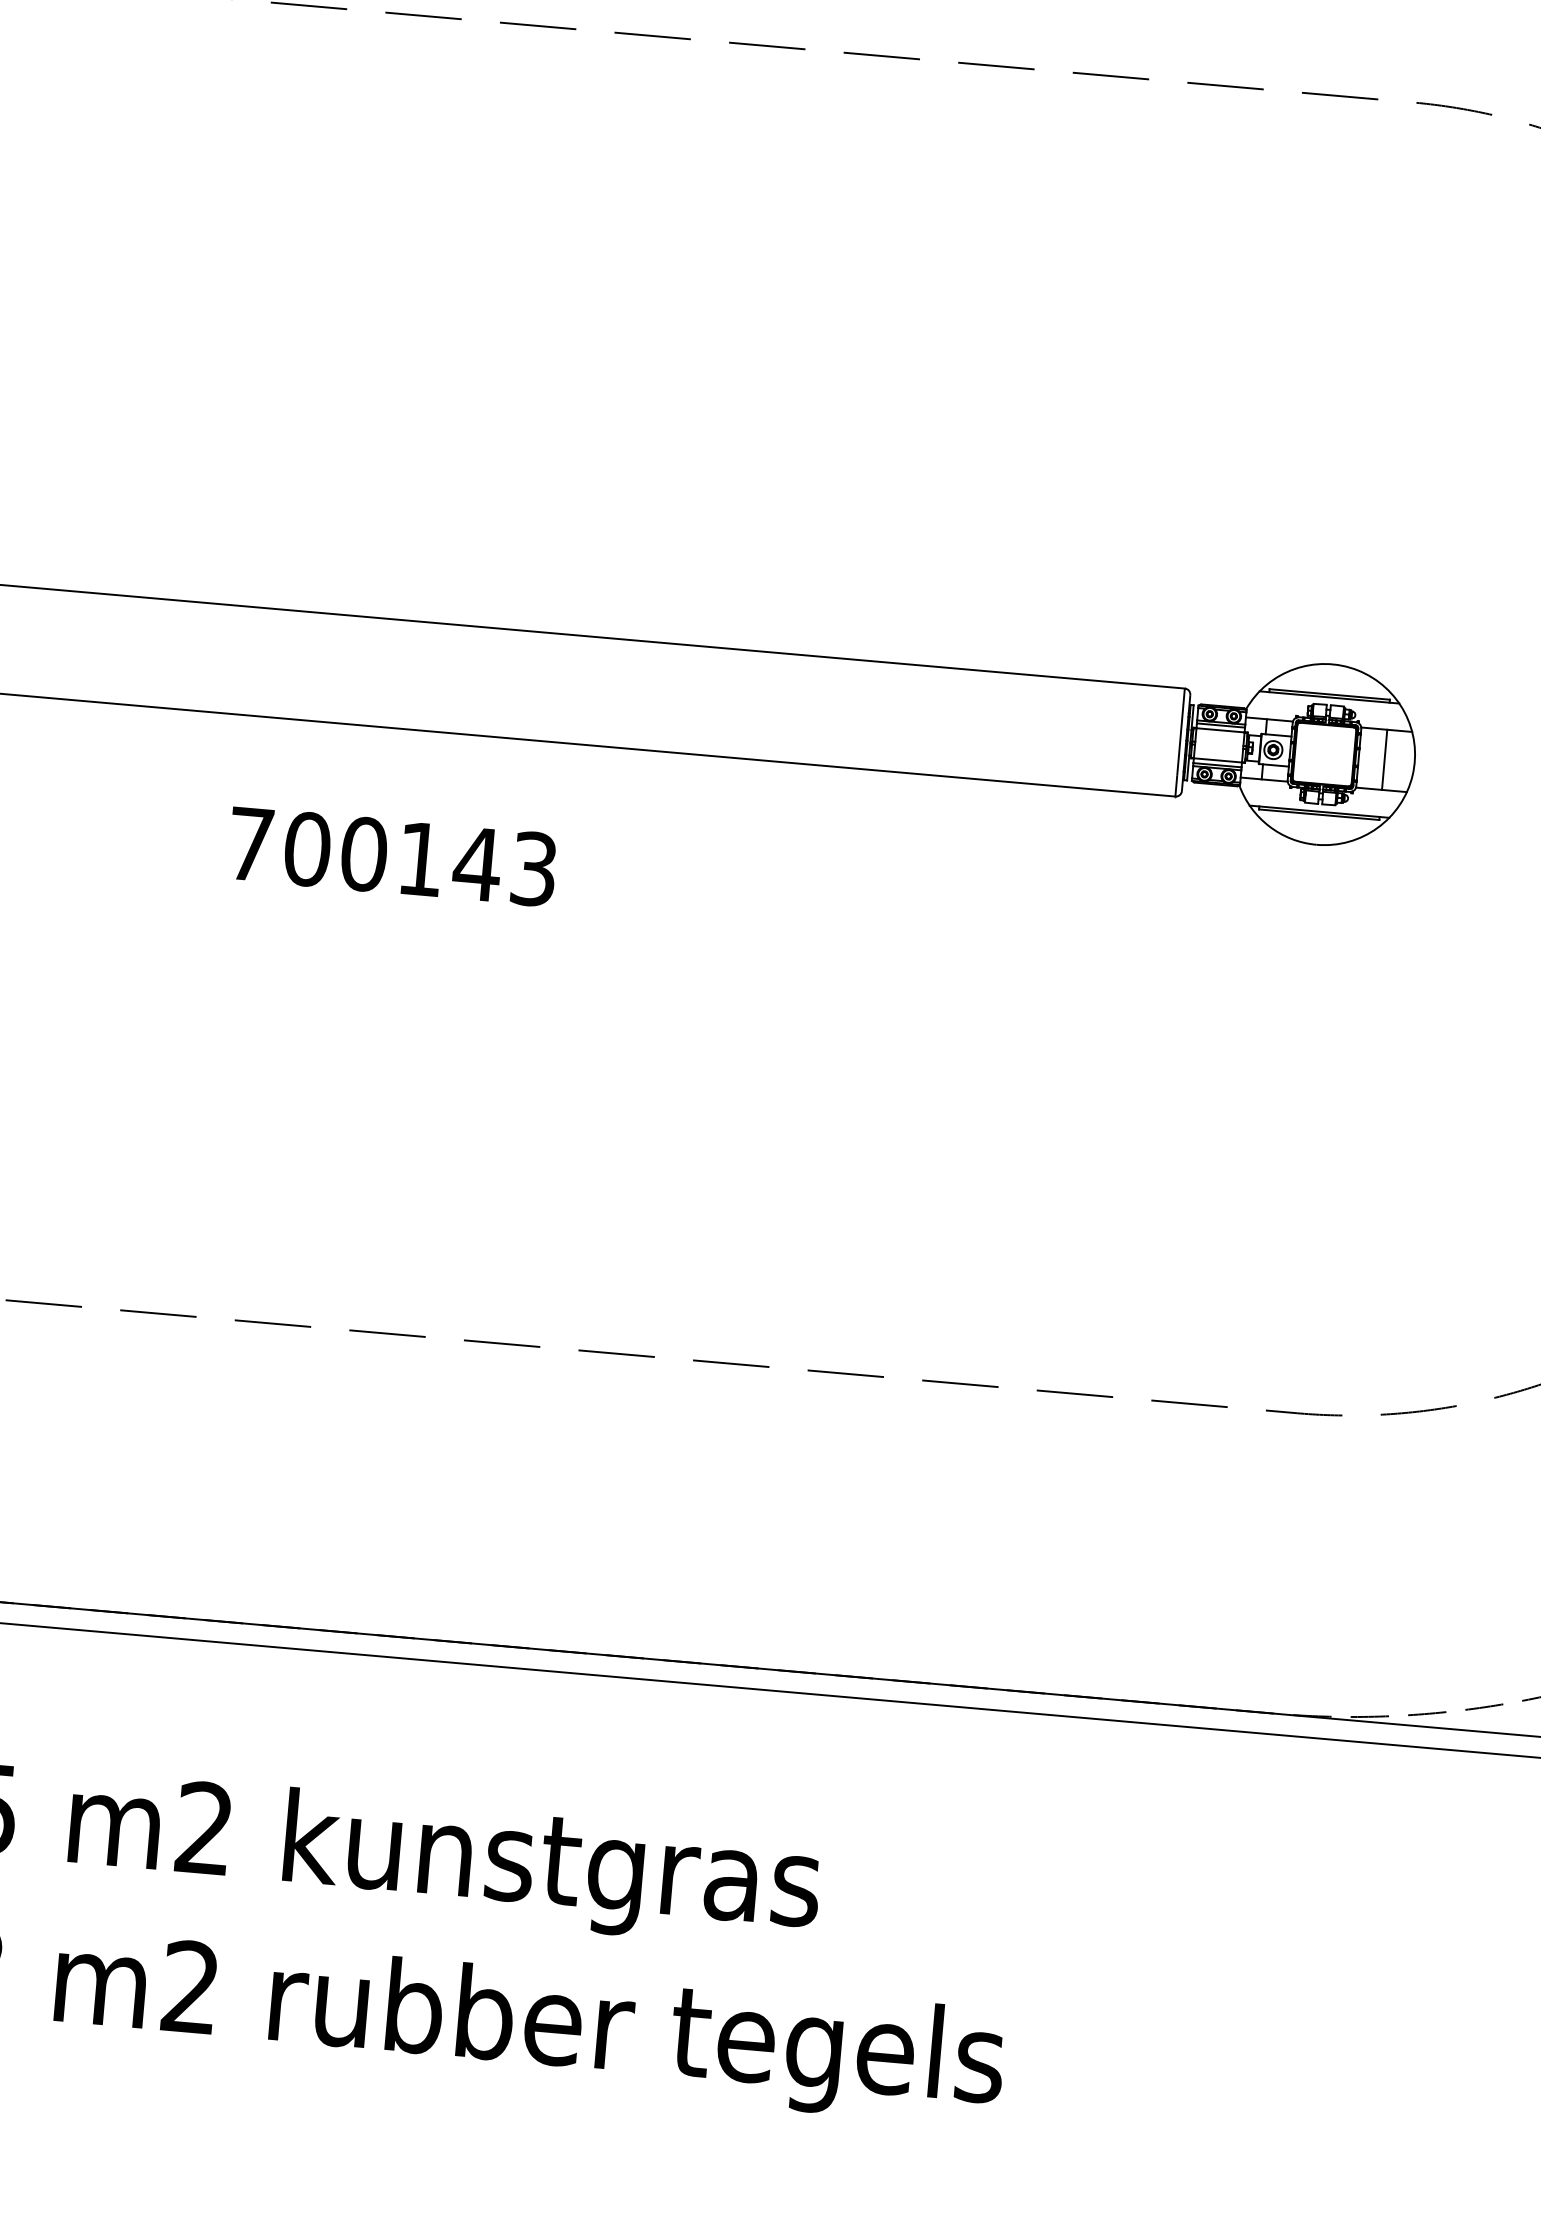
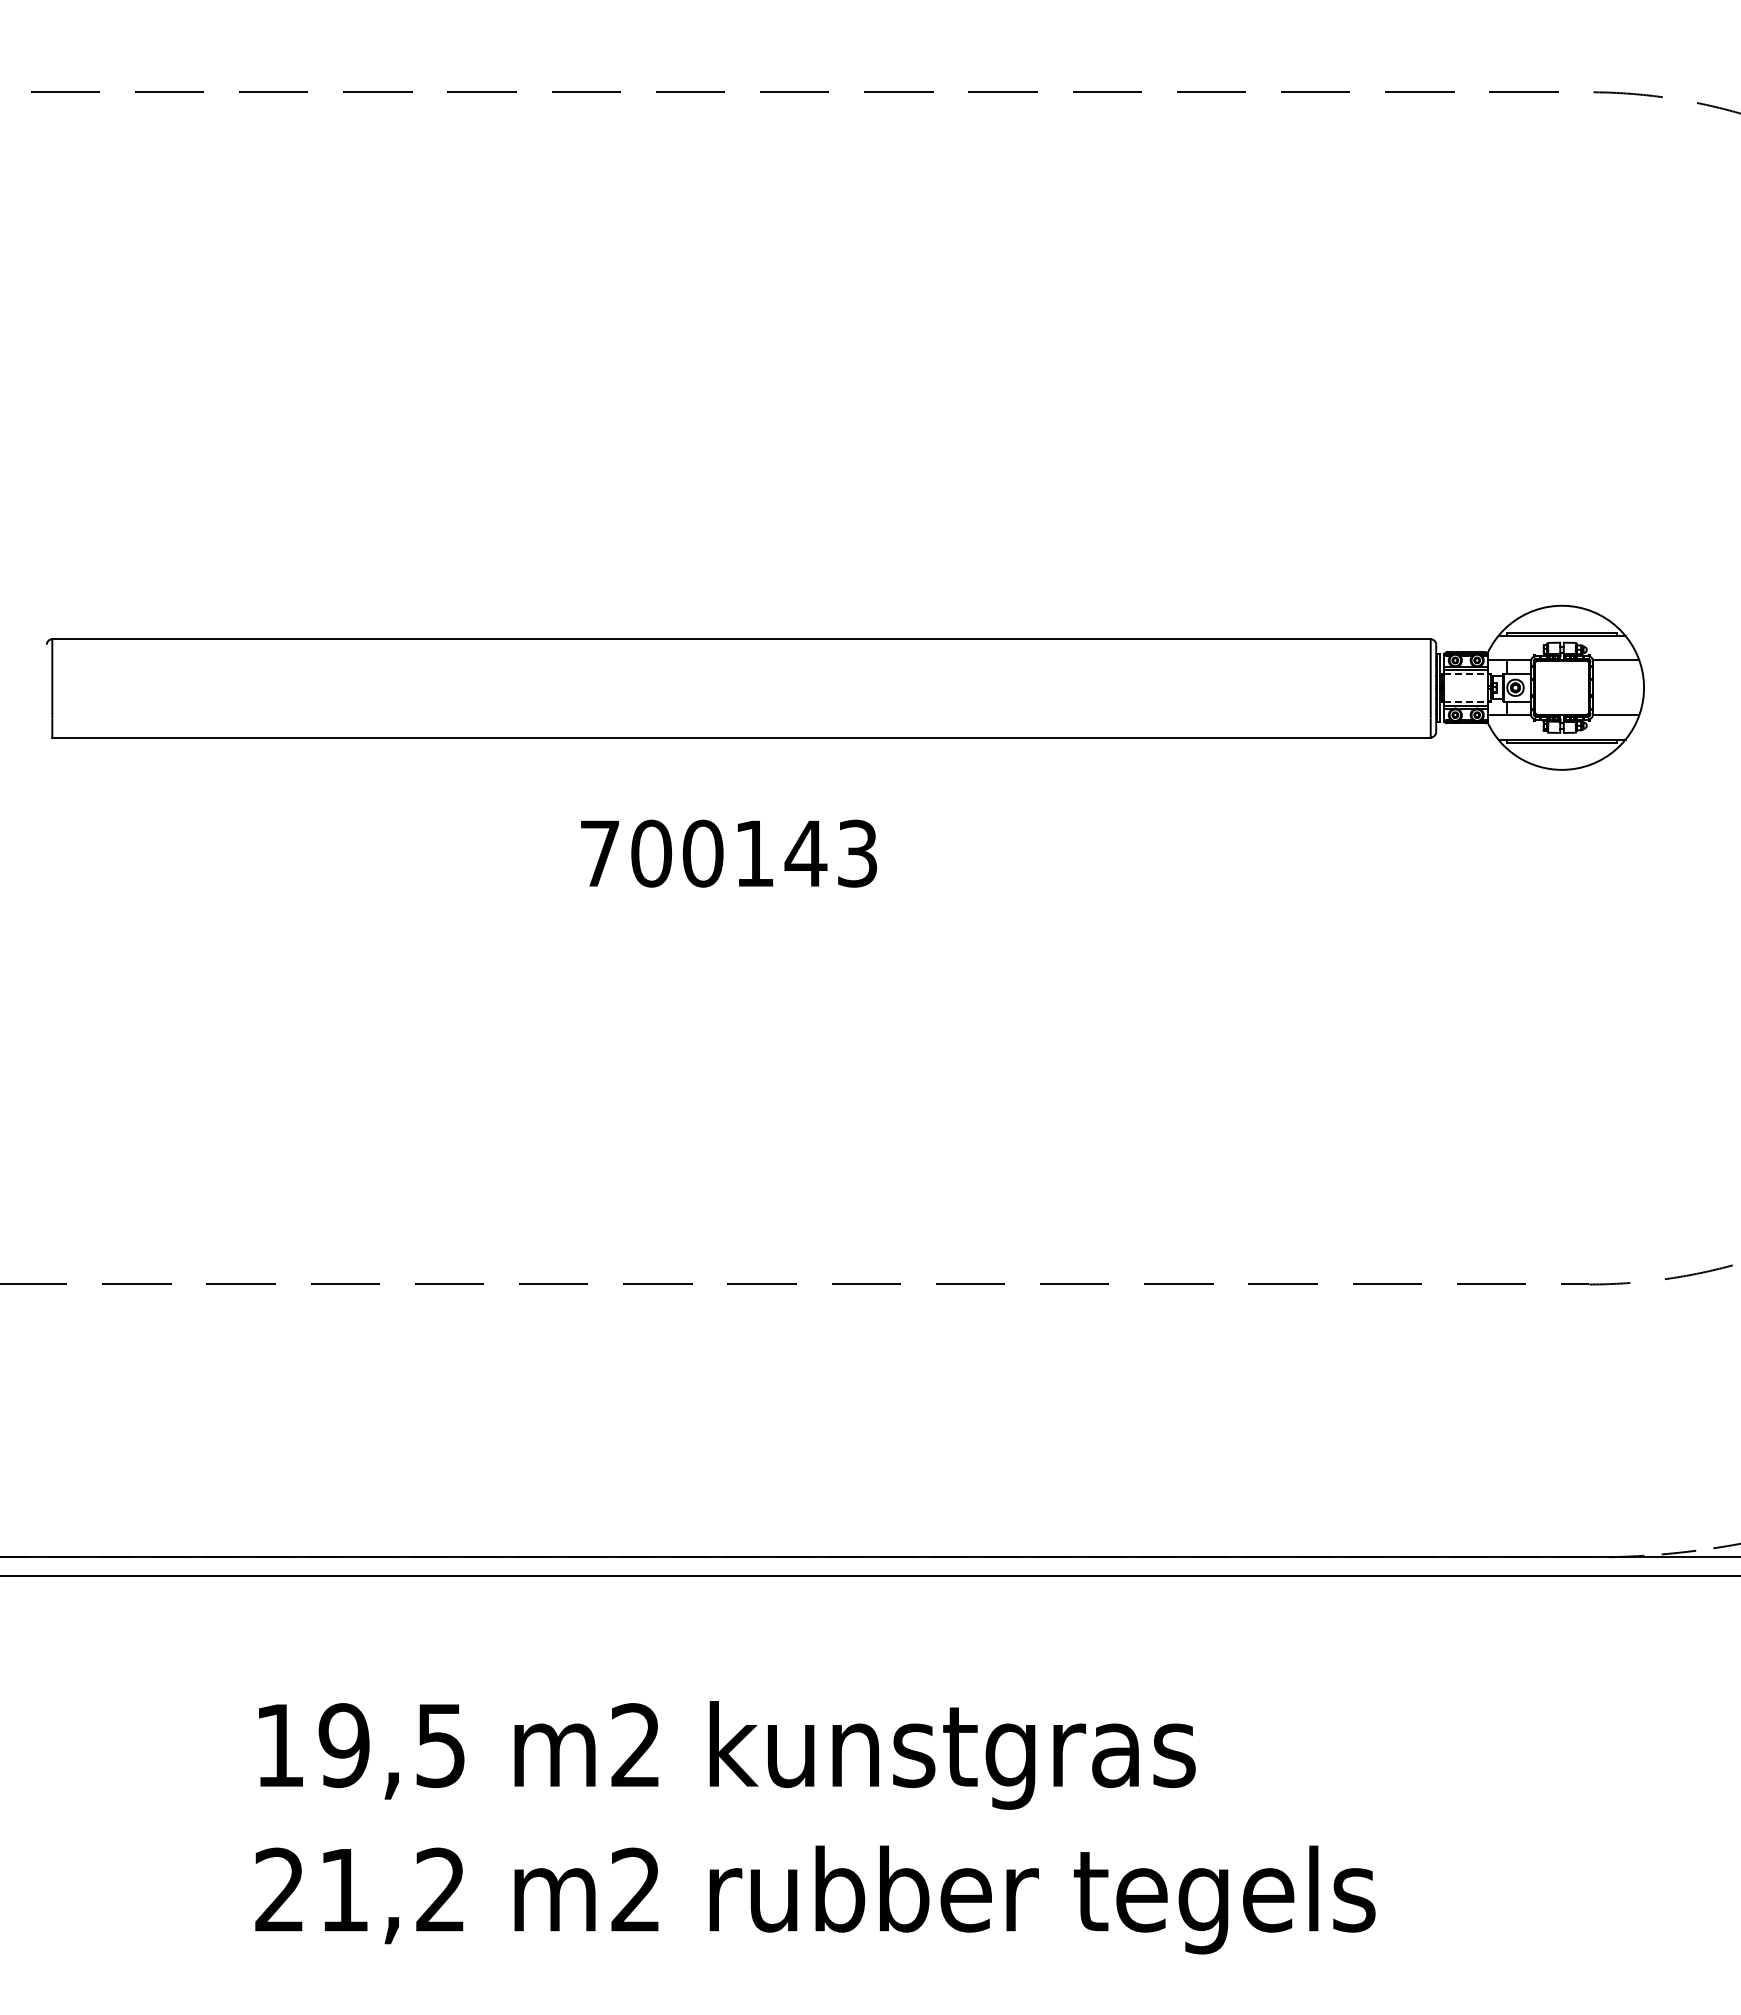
line: (1220, 730) -> (1466, 674), solid -> dashed
line: (1384, 759) -> (1616, 687), removed
line: (1218, 760) -> (1466, 701), solid -> dashed

